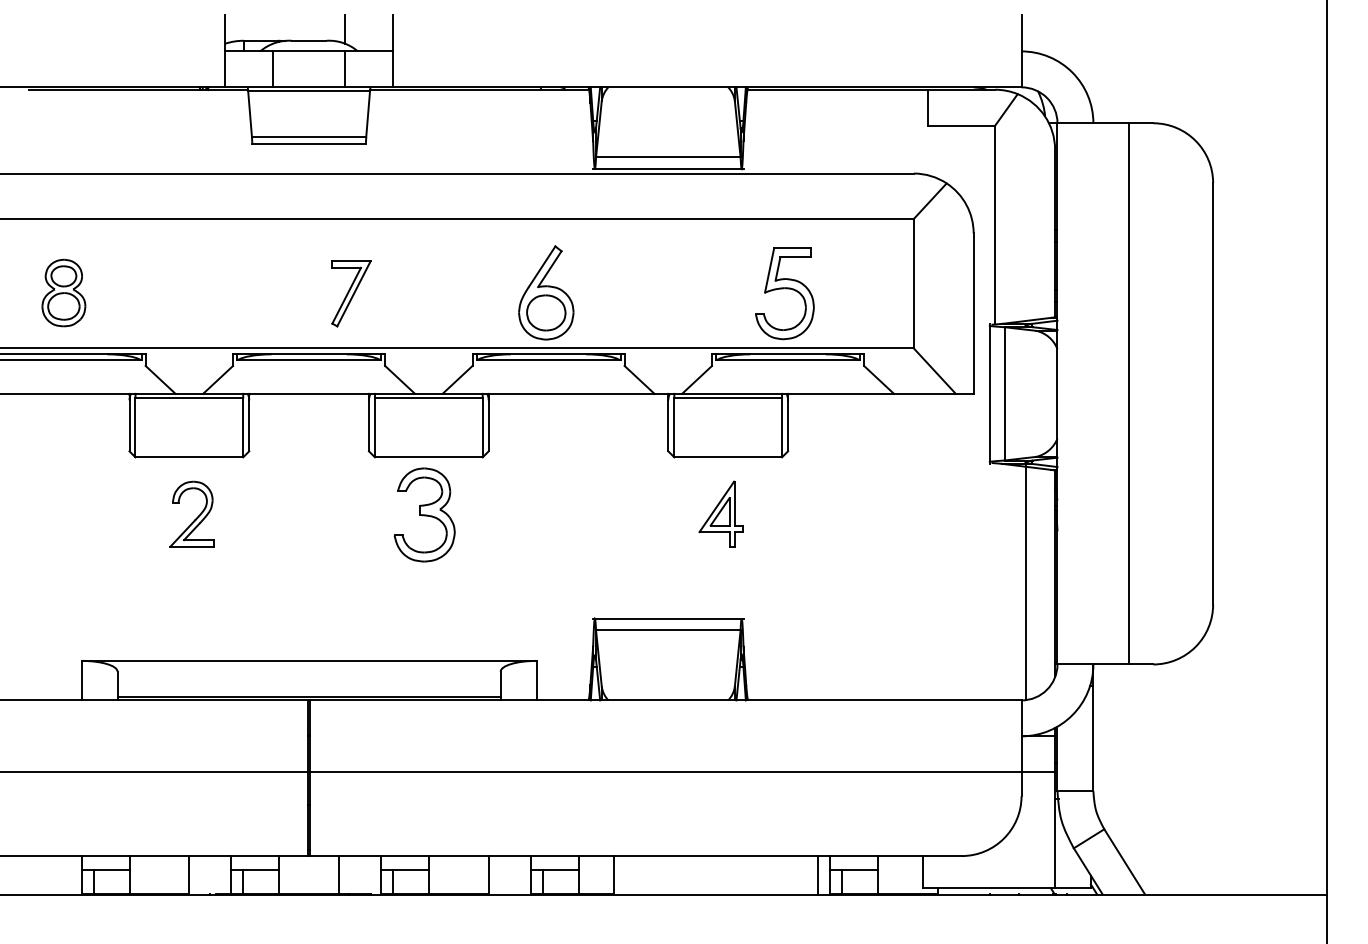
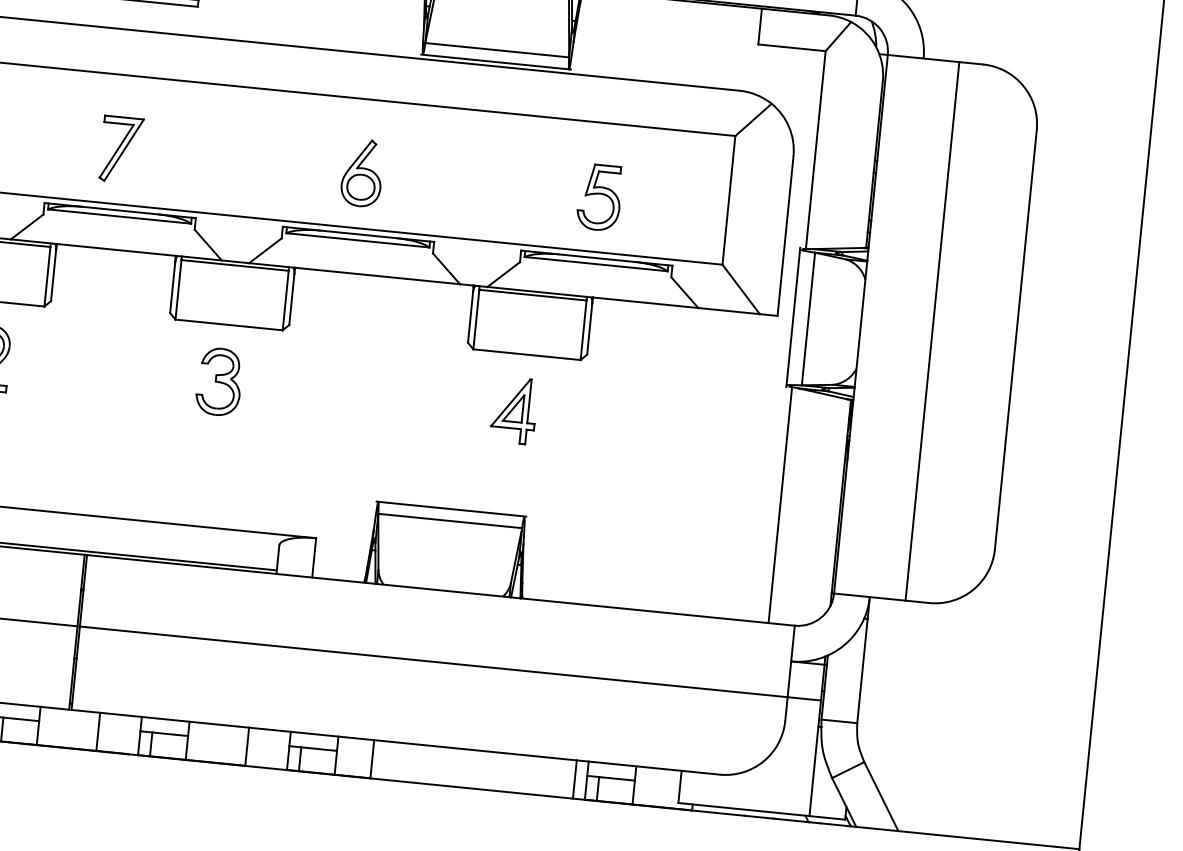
part: (546, 292) -> (362, 172), size x0.71
part: (351, 293) -> (121, 149), moved
part: (784, 293) -> (599, 197), size x0.71
part: (424, 514) -> (219, 381), size x0.71
line: (1026, 581) -> (780, 504), moved

